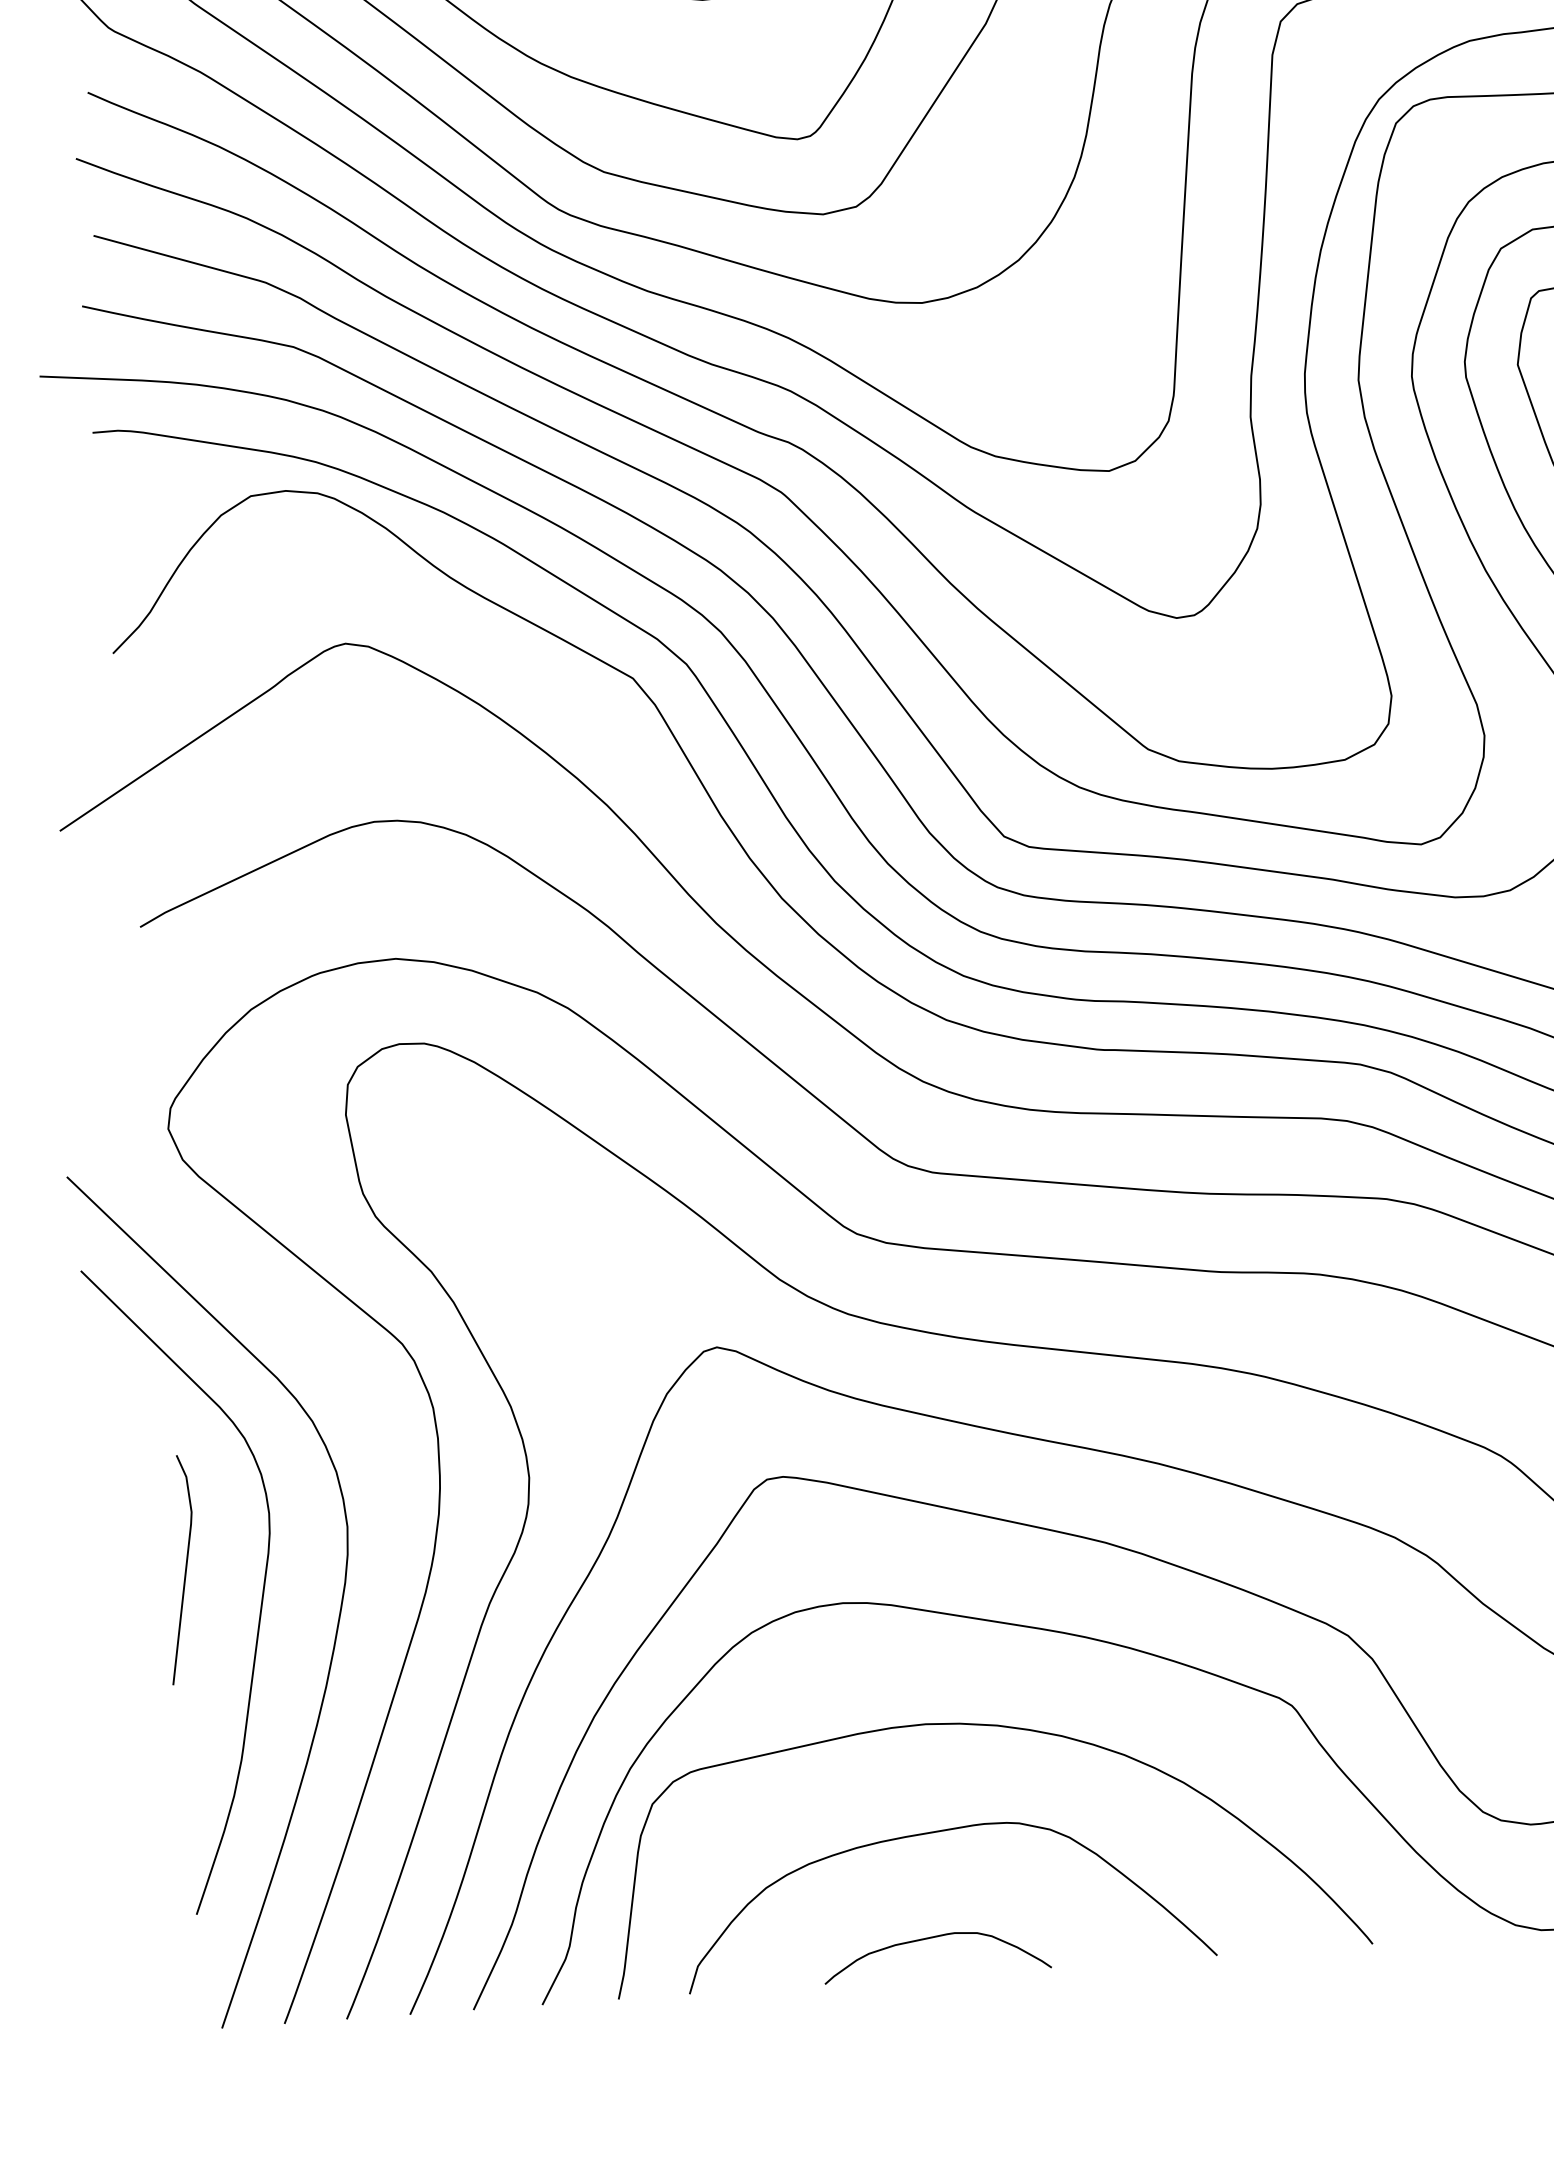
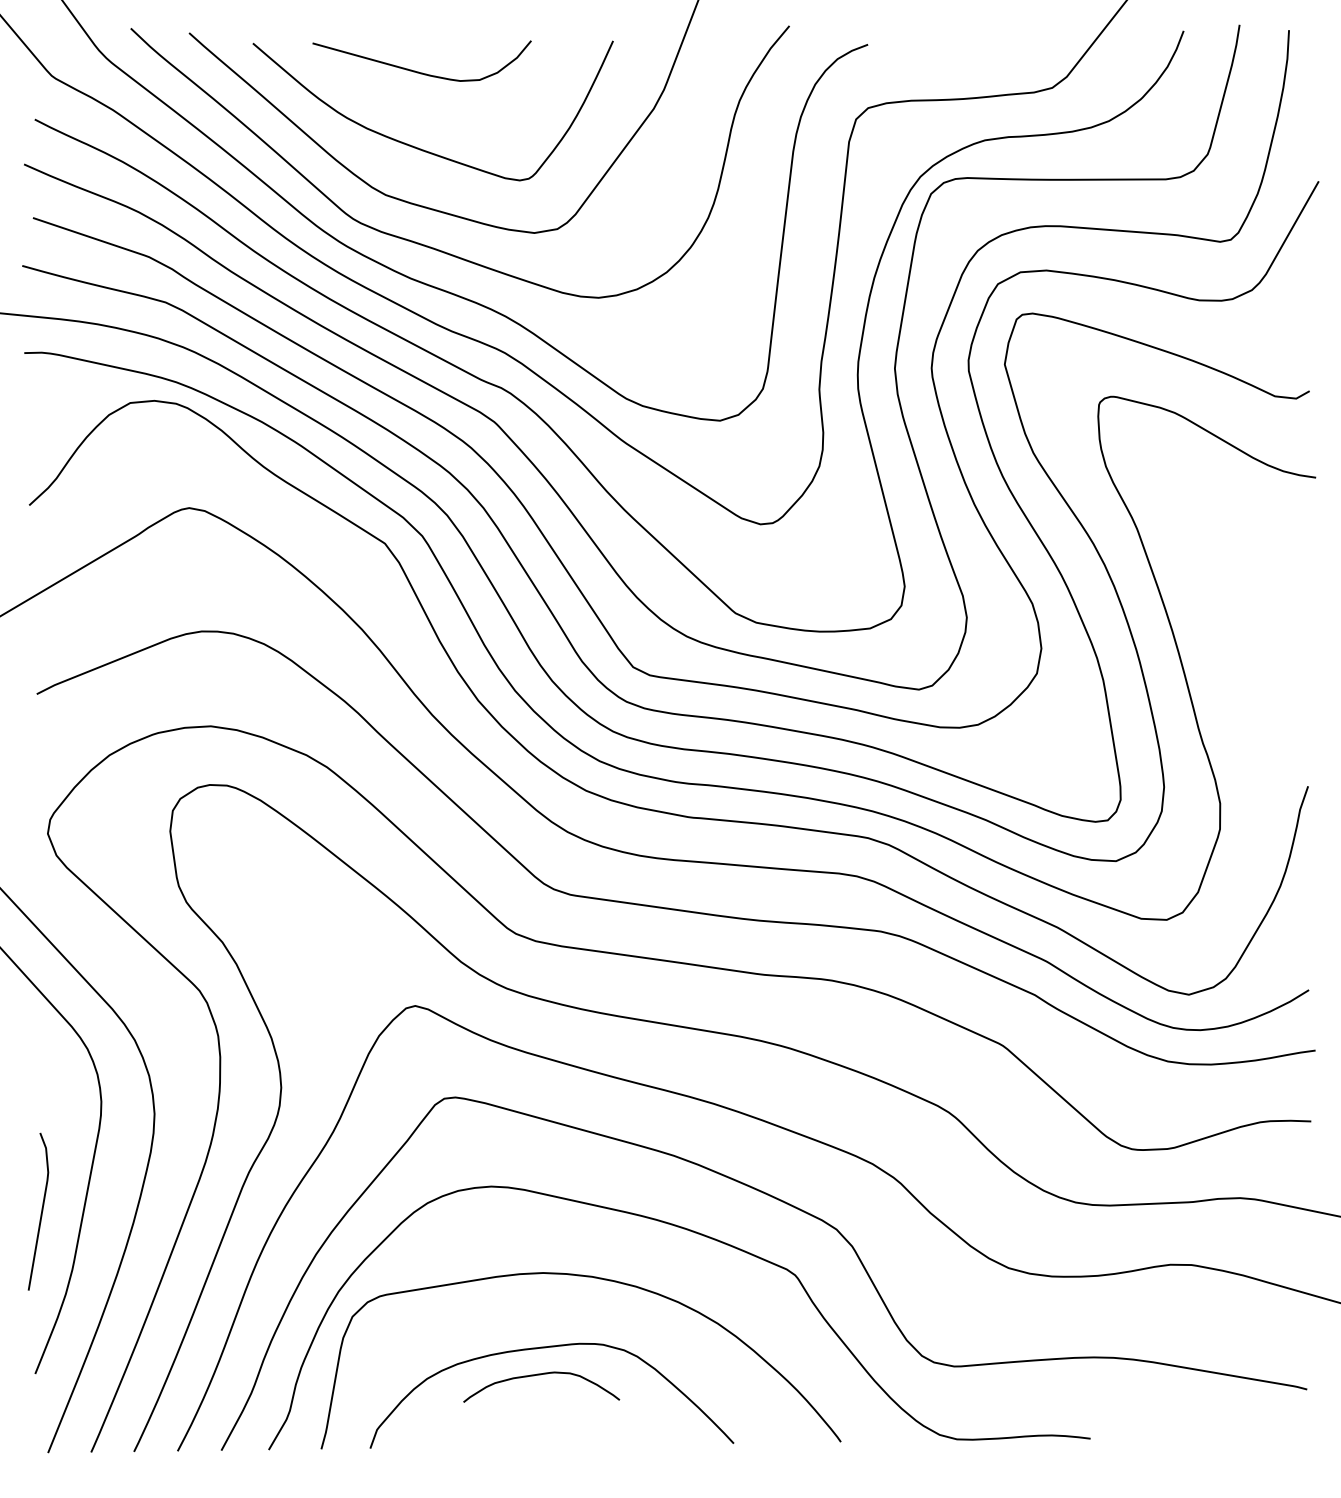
line: (183, 1572) -> (40, 1213), moved
curve: (934, 1938) -> (540, 1375), moved

